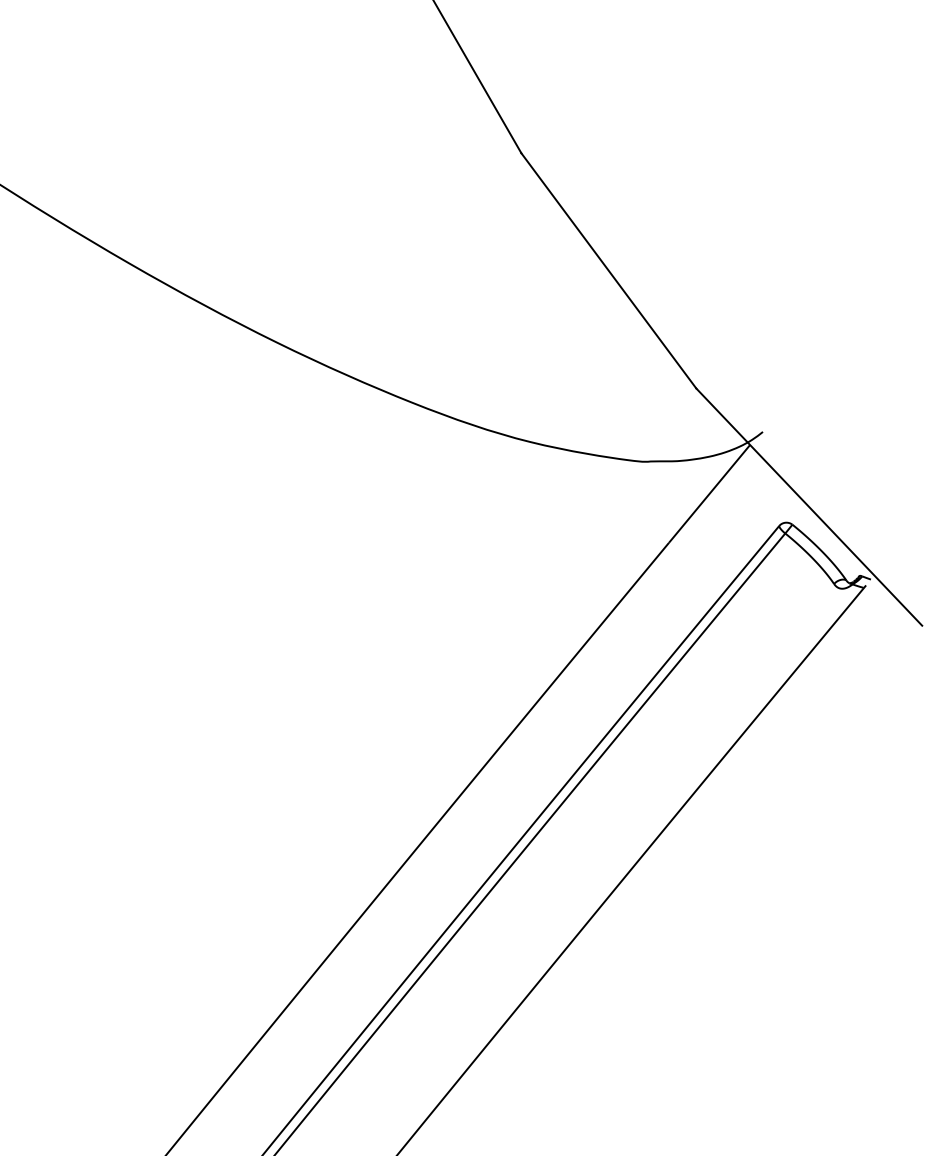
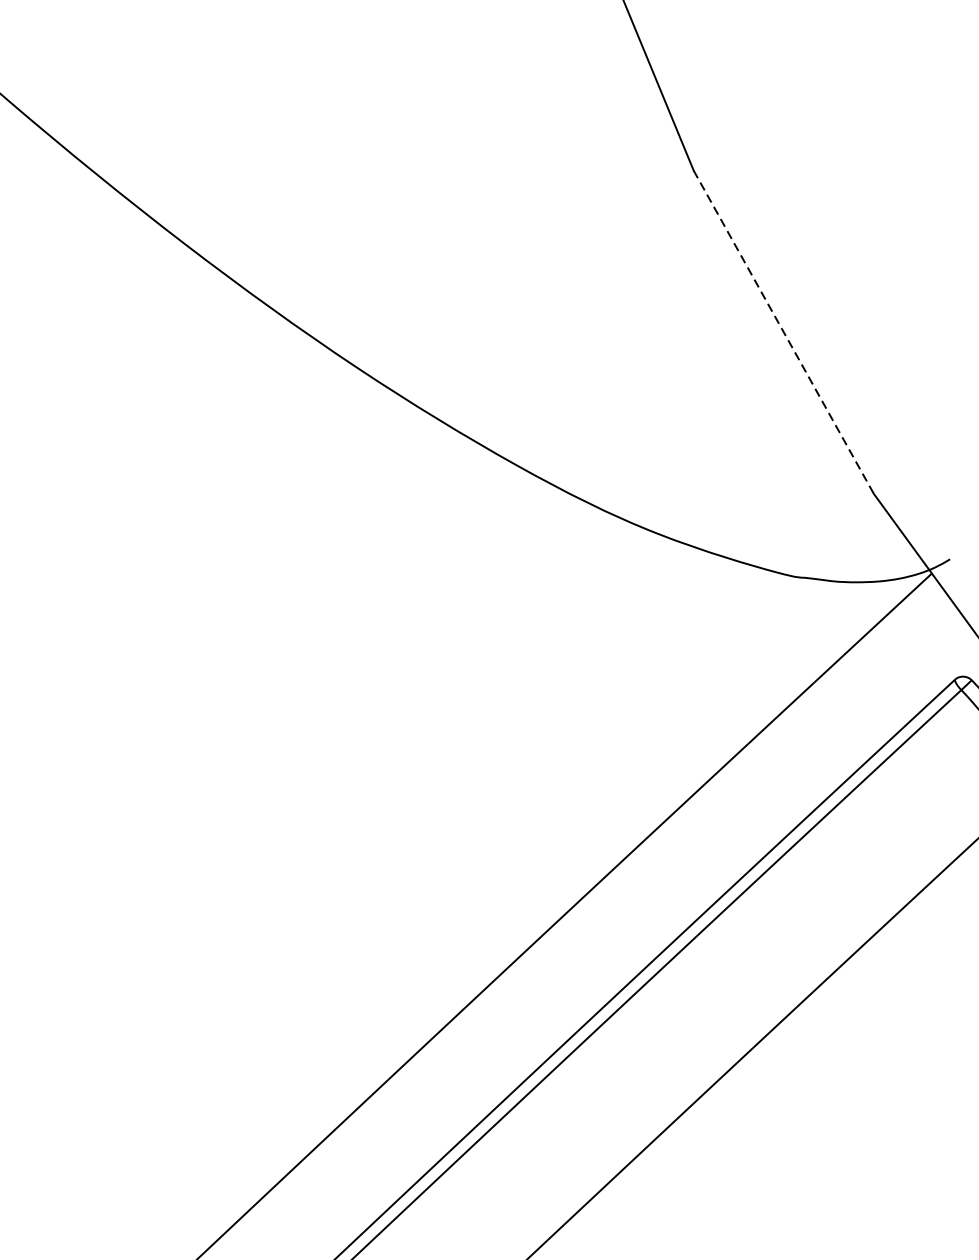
line: (608, 270) -> (783, 331), solid -> dashed

